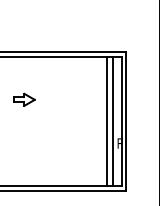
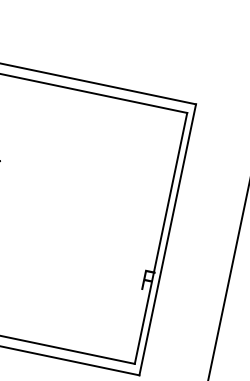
line: (106, 120) -> (130, 230), removed
line: (113, 120) -> (144, 233), removed

